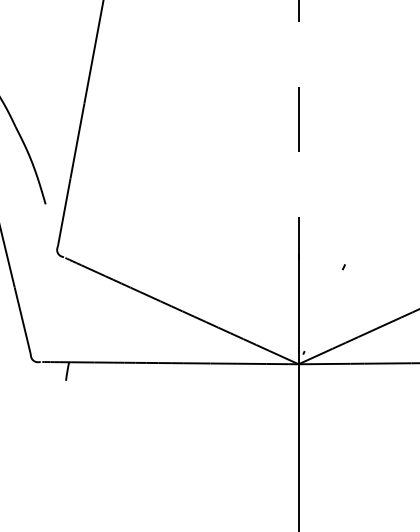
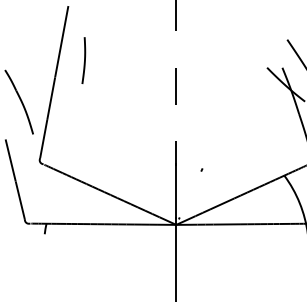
curve: (136, 73) -> (84, 60), added

